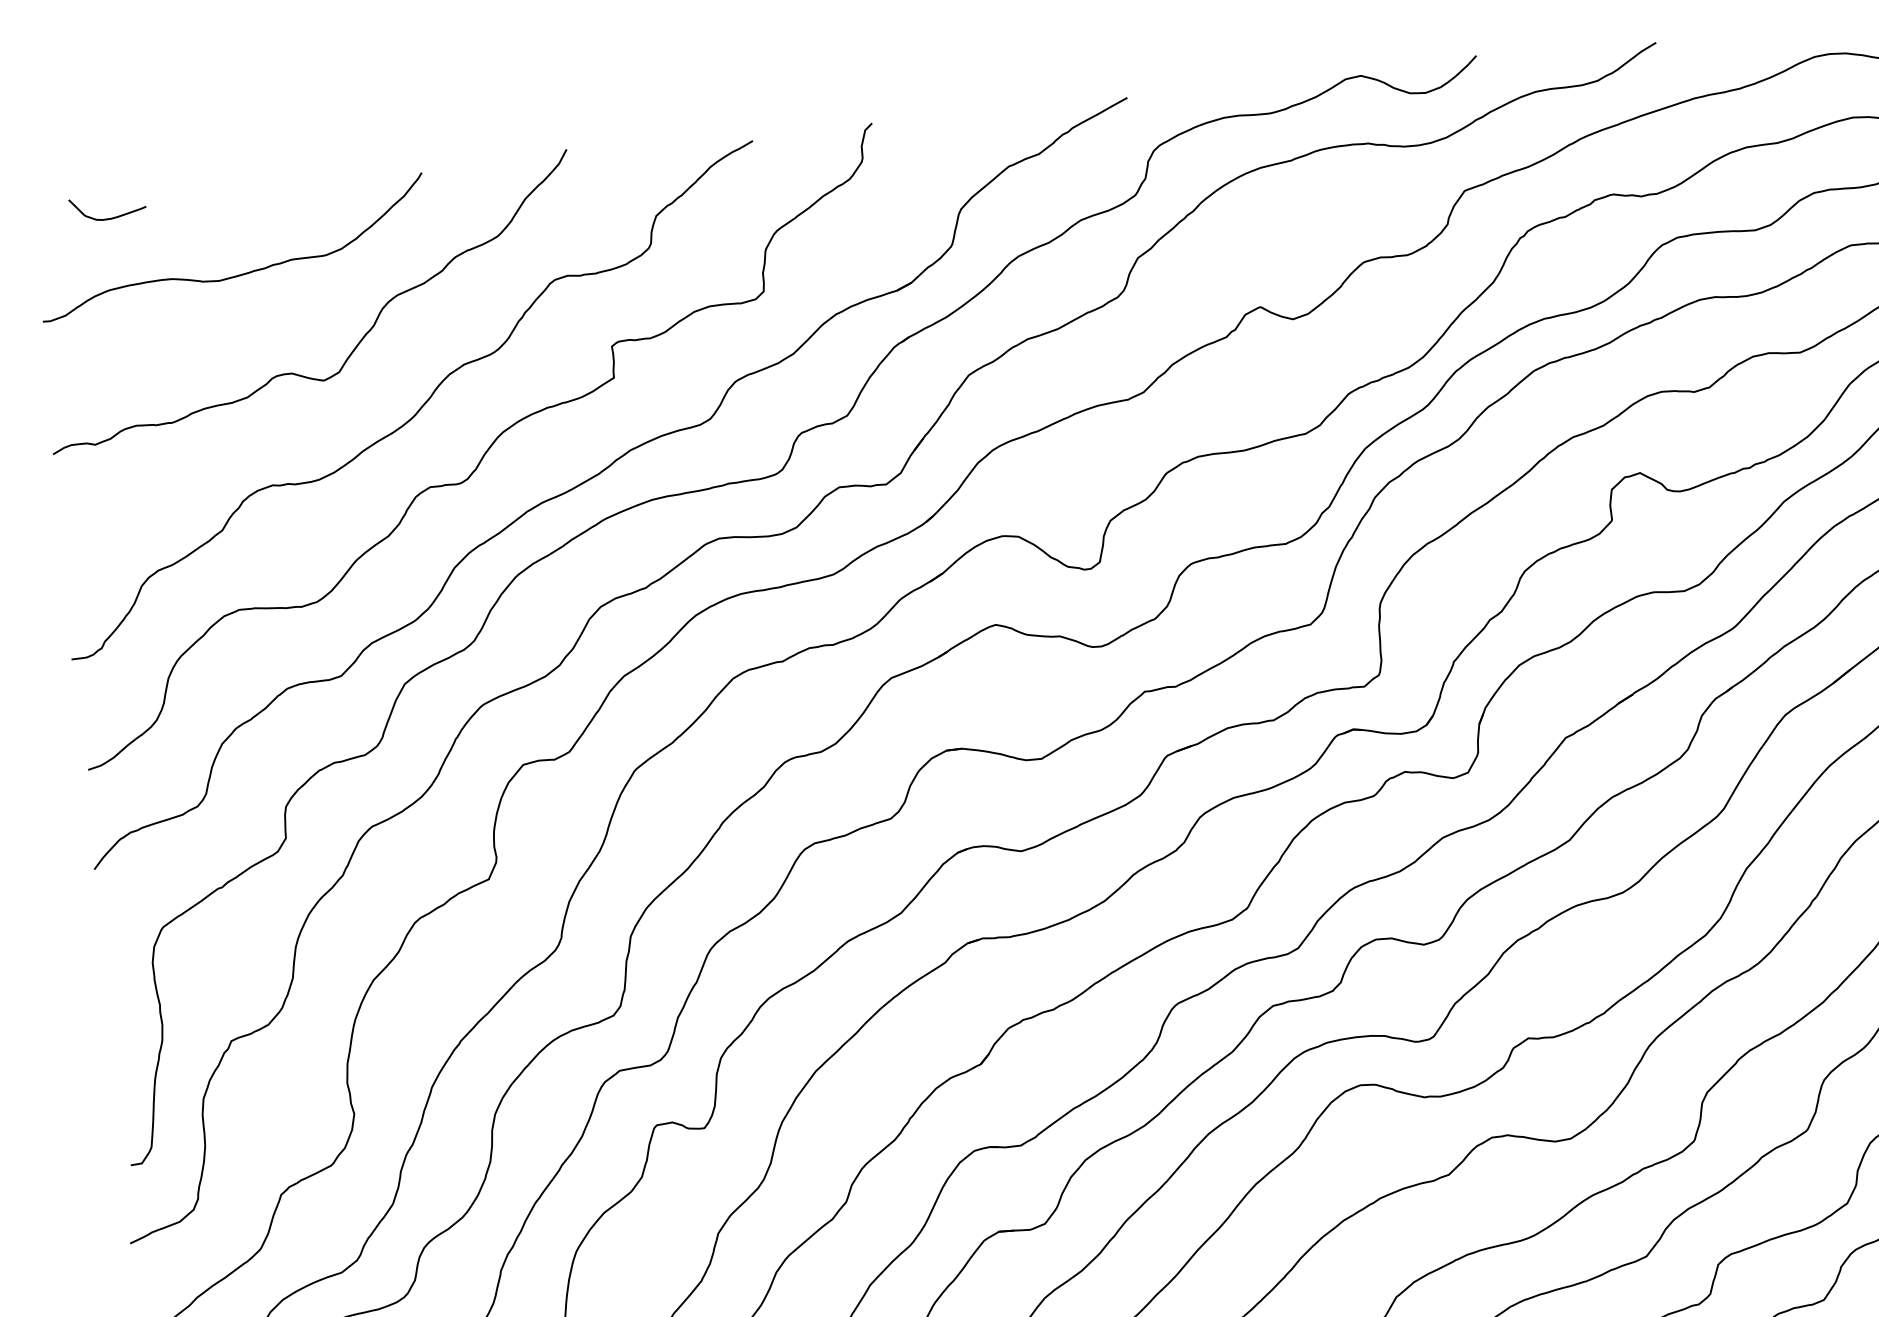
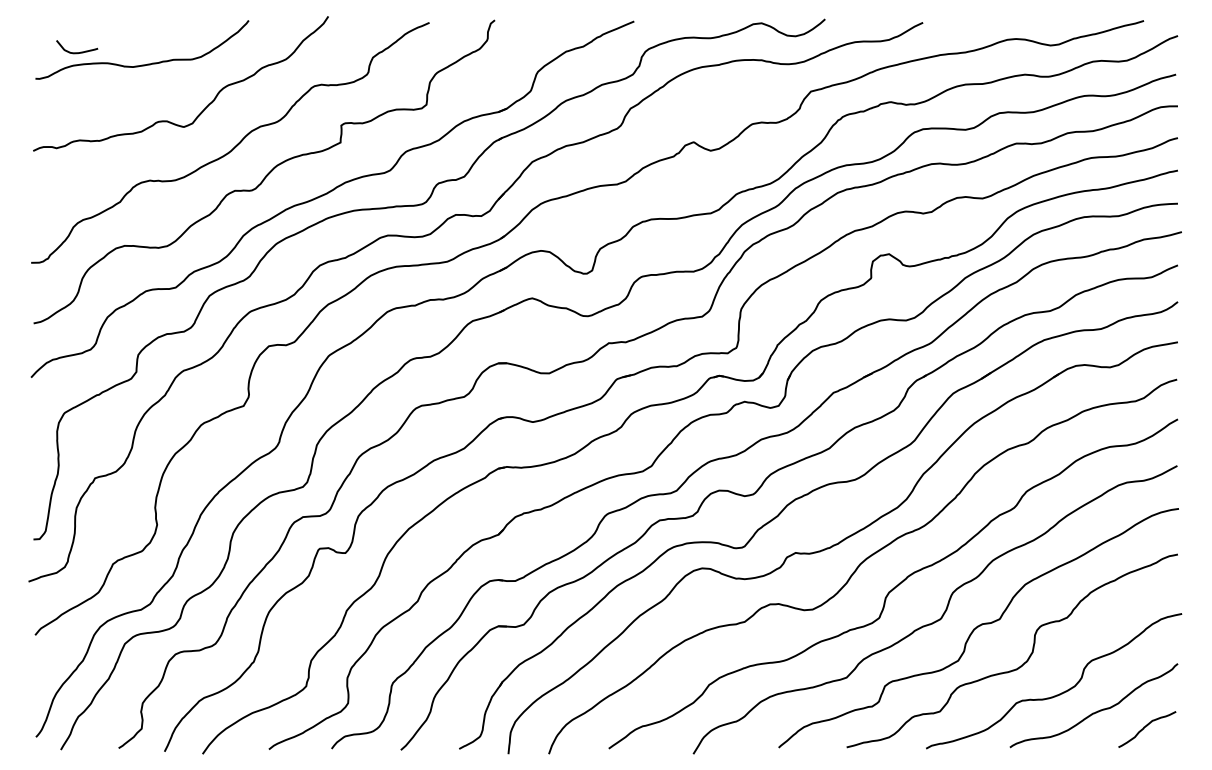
curve: (114, 215) -> (80, 51), moved

